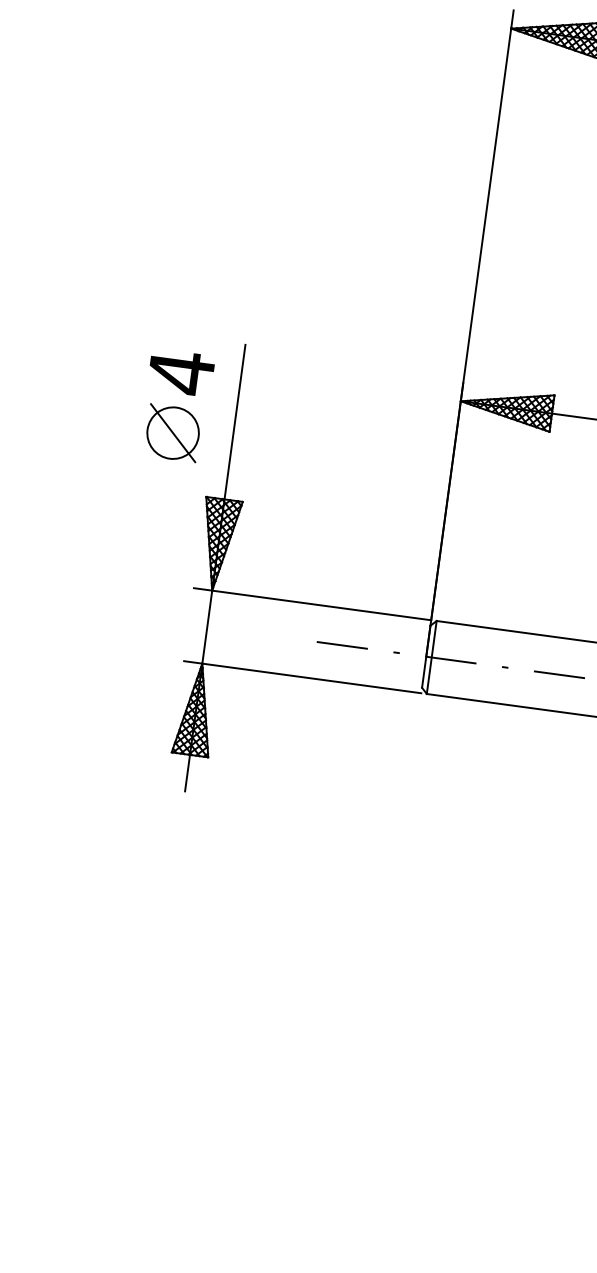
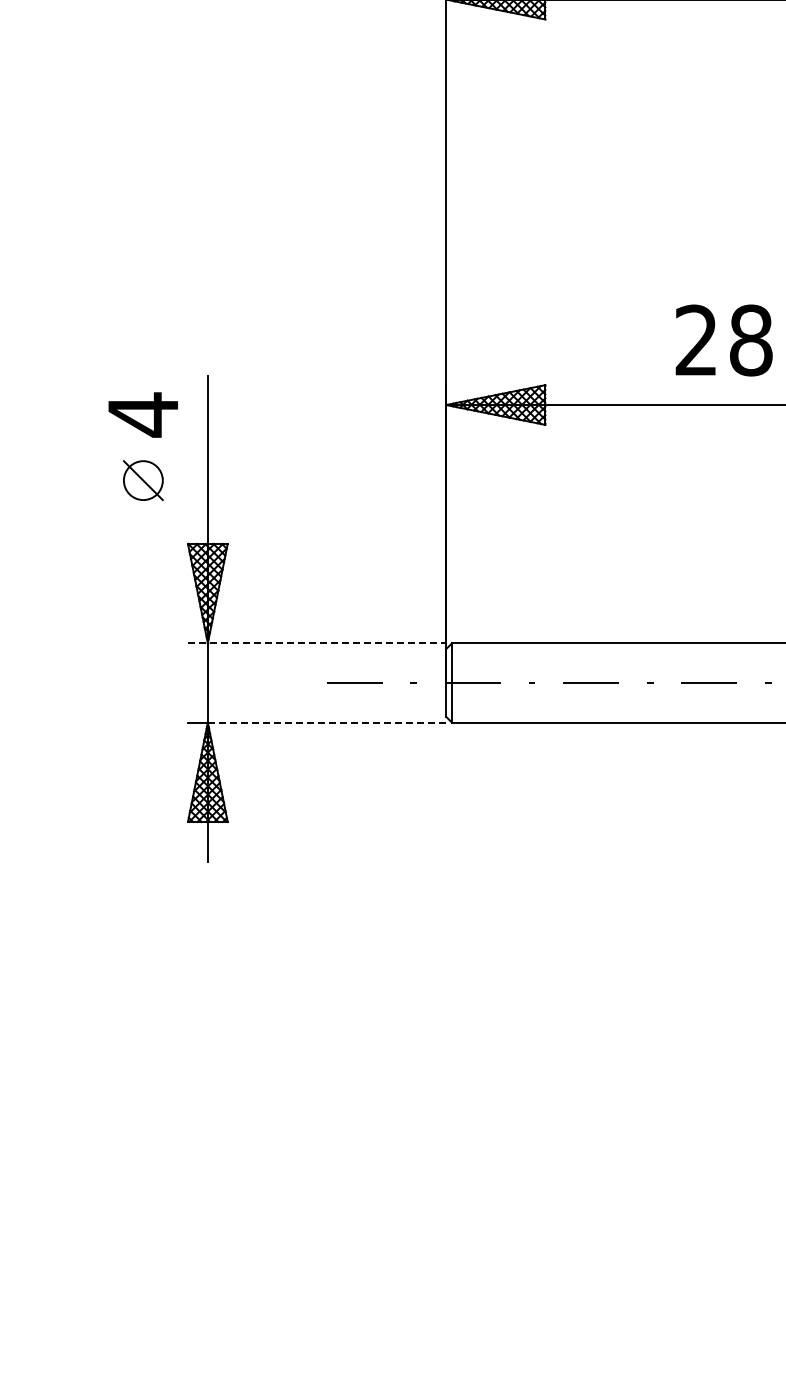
part: (173, 433) -> (143, 480), size x0.7
line: (312, 604) -> (317, 643), solid -> dashed
line: (311, 678) -> (326, 722), solid -> dashed

